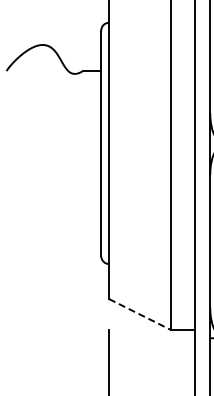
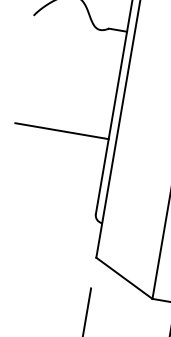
line: (53, 180) -> (61, 131), added
line: (140, 314) -> (124, 278), dashed -> solid

